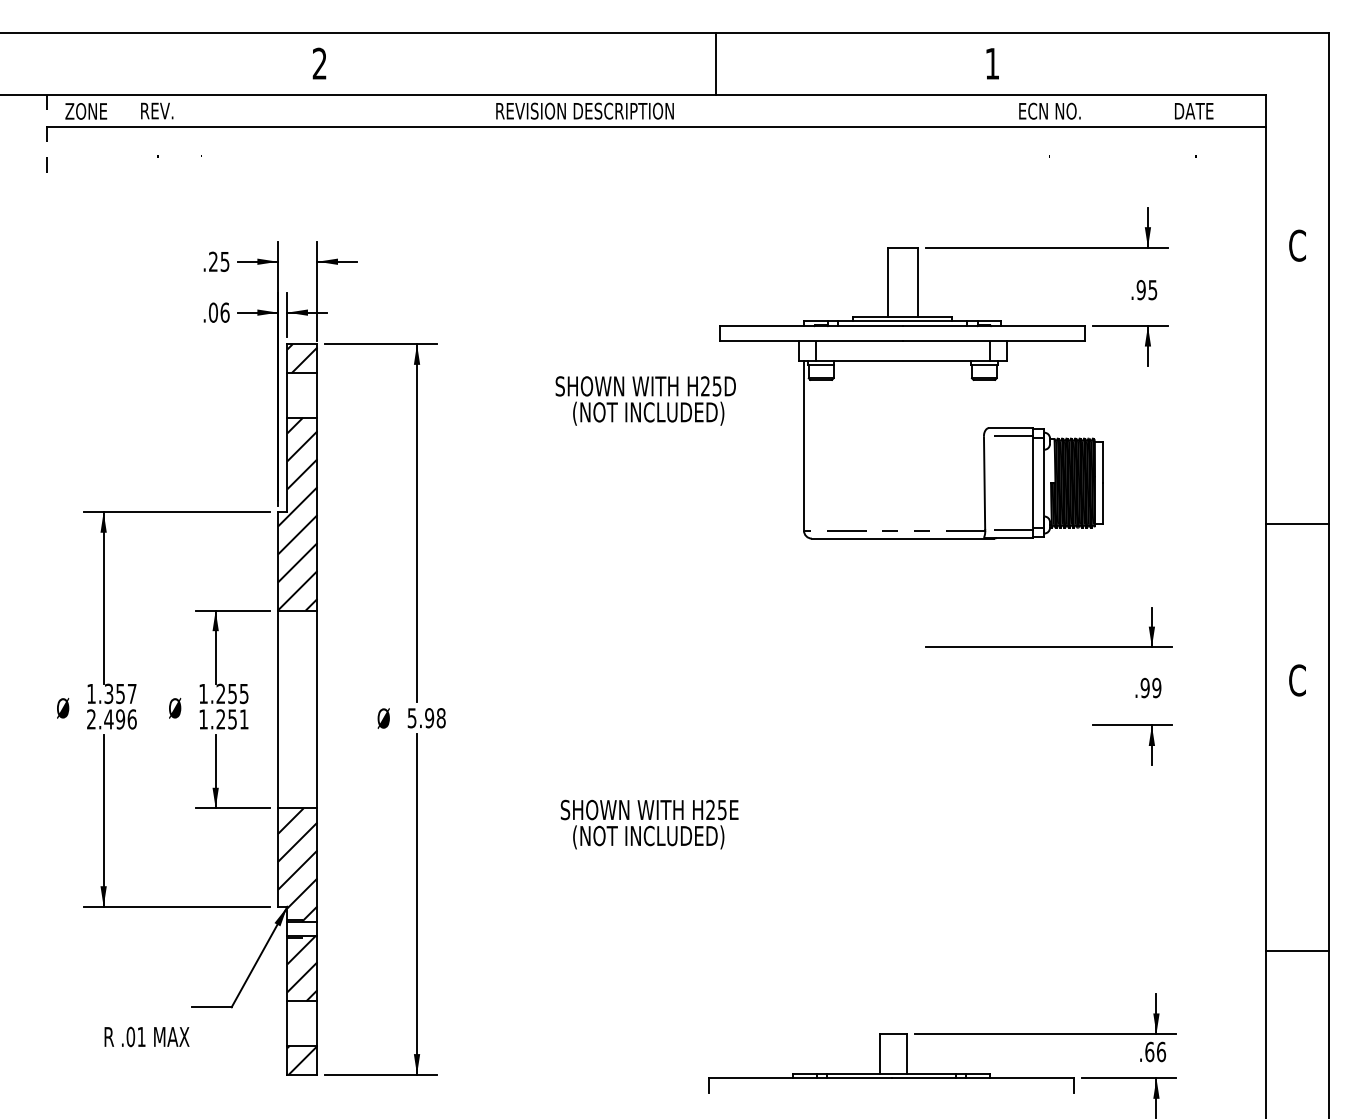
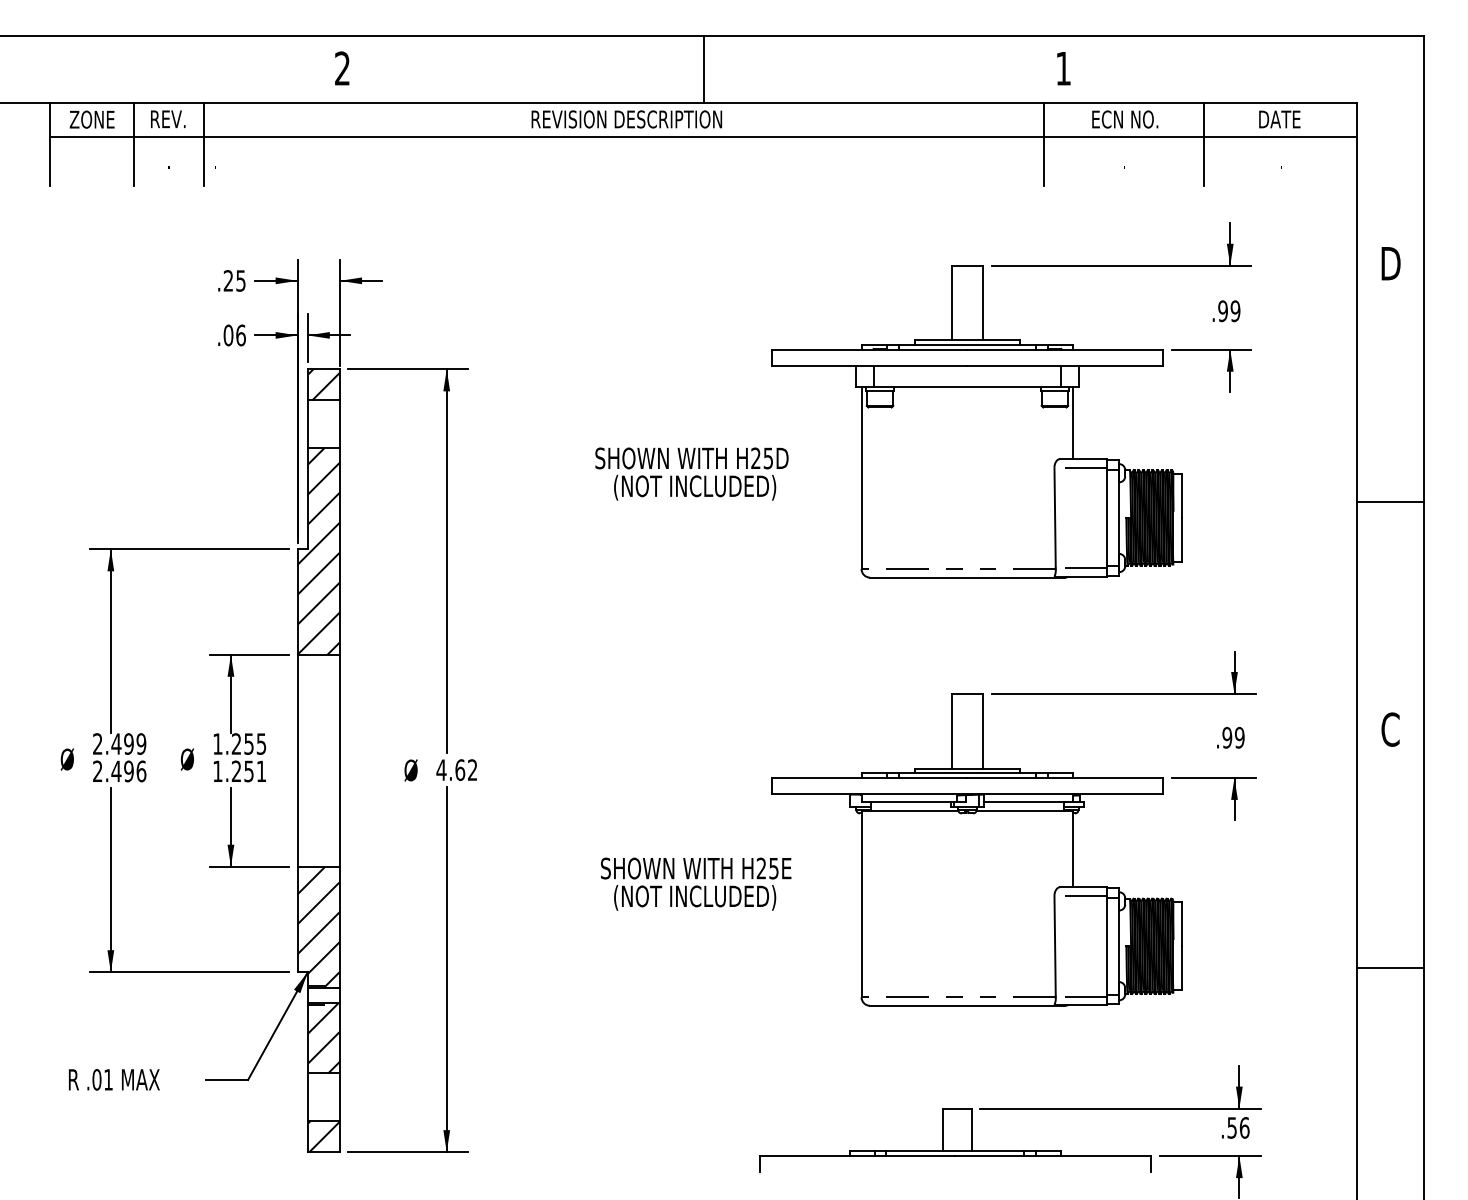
line: (715, 63) -> (703, 68), moved
line: (124, 133) -> (133, 143), added
line: (190, 133) -> (203, 143), added
line: (973, 133) -> (1043, 143), added
line: (1122, 133) -> (1203, 143), added
line: (47, 134) -> (50, 144), dashed -> solid
text: (1297, 245) -> (1390, 263), C -> D
text: (1152, 289) -> (1235, 310), .95 -> .99
line: (1001, 394) -> (1073, 423), added
text: (645, 400) -> (691, 473), moved
line: (1297, 523) -> (1390, 501), moved
text: (111, 693) -> (119, 743), 1.357 -> 2.499
text: (426, 718) -> (456, 770), 5.98 -> 4.62
part: (911, 792) -> (976, 849), added
line: (1297, 950) -> (1390, 967), moved
text: (147, 1036) -> (114, 1079), moved
text: (1150, 1051) -> (1232, 1127), .66 -> .56

